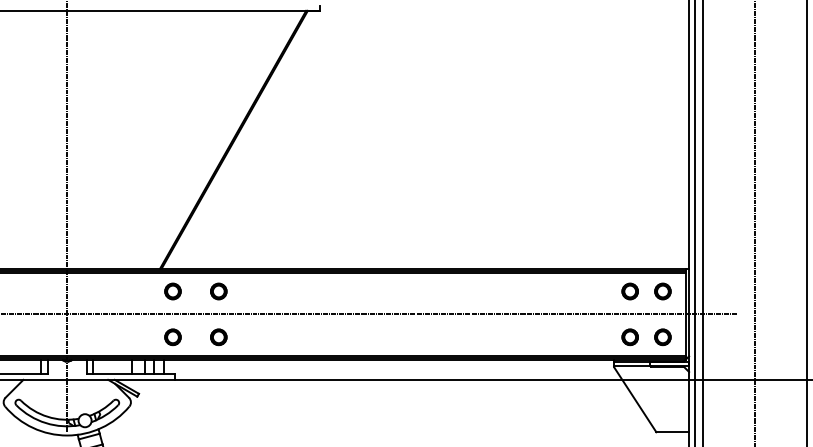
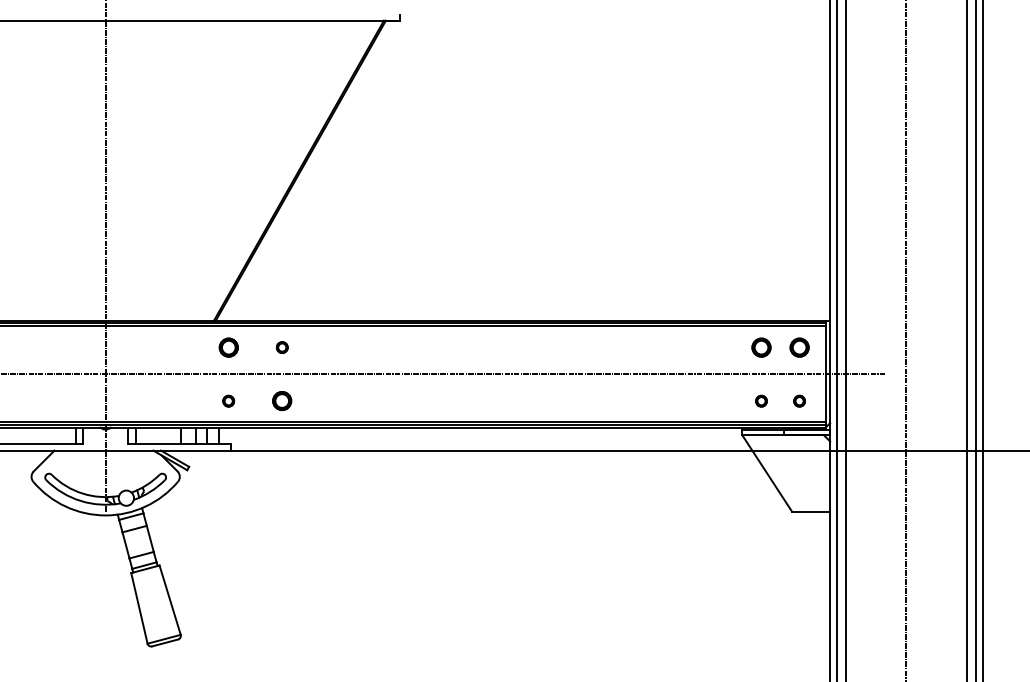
part: (219, 291) -> (282, 347), size x0.6
part: (172, 337) -> (228, 401), size x0.6
part: (630, 337) -> (761, 401), size x0.6
part: (662, 337) -> (799, 401), size x0.6

